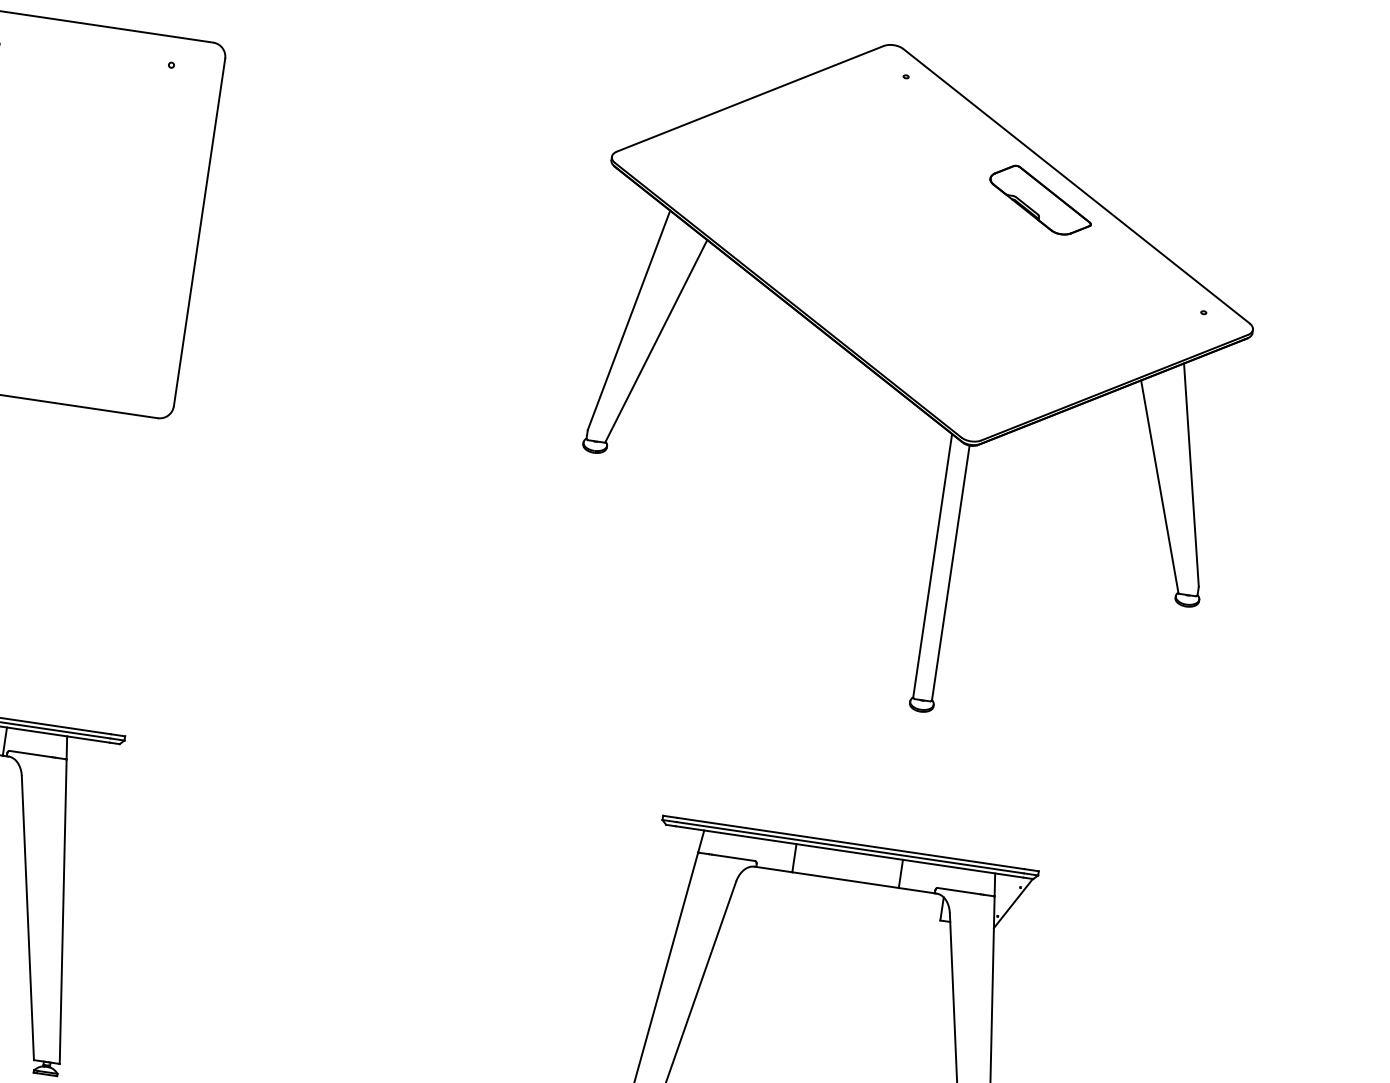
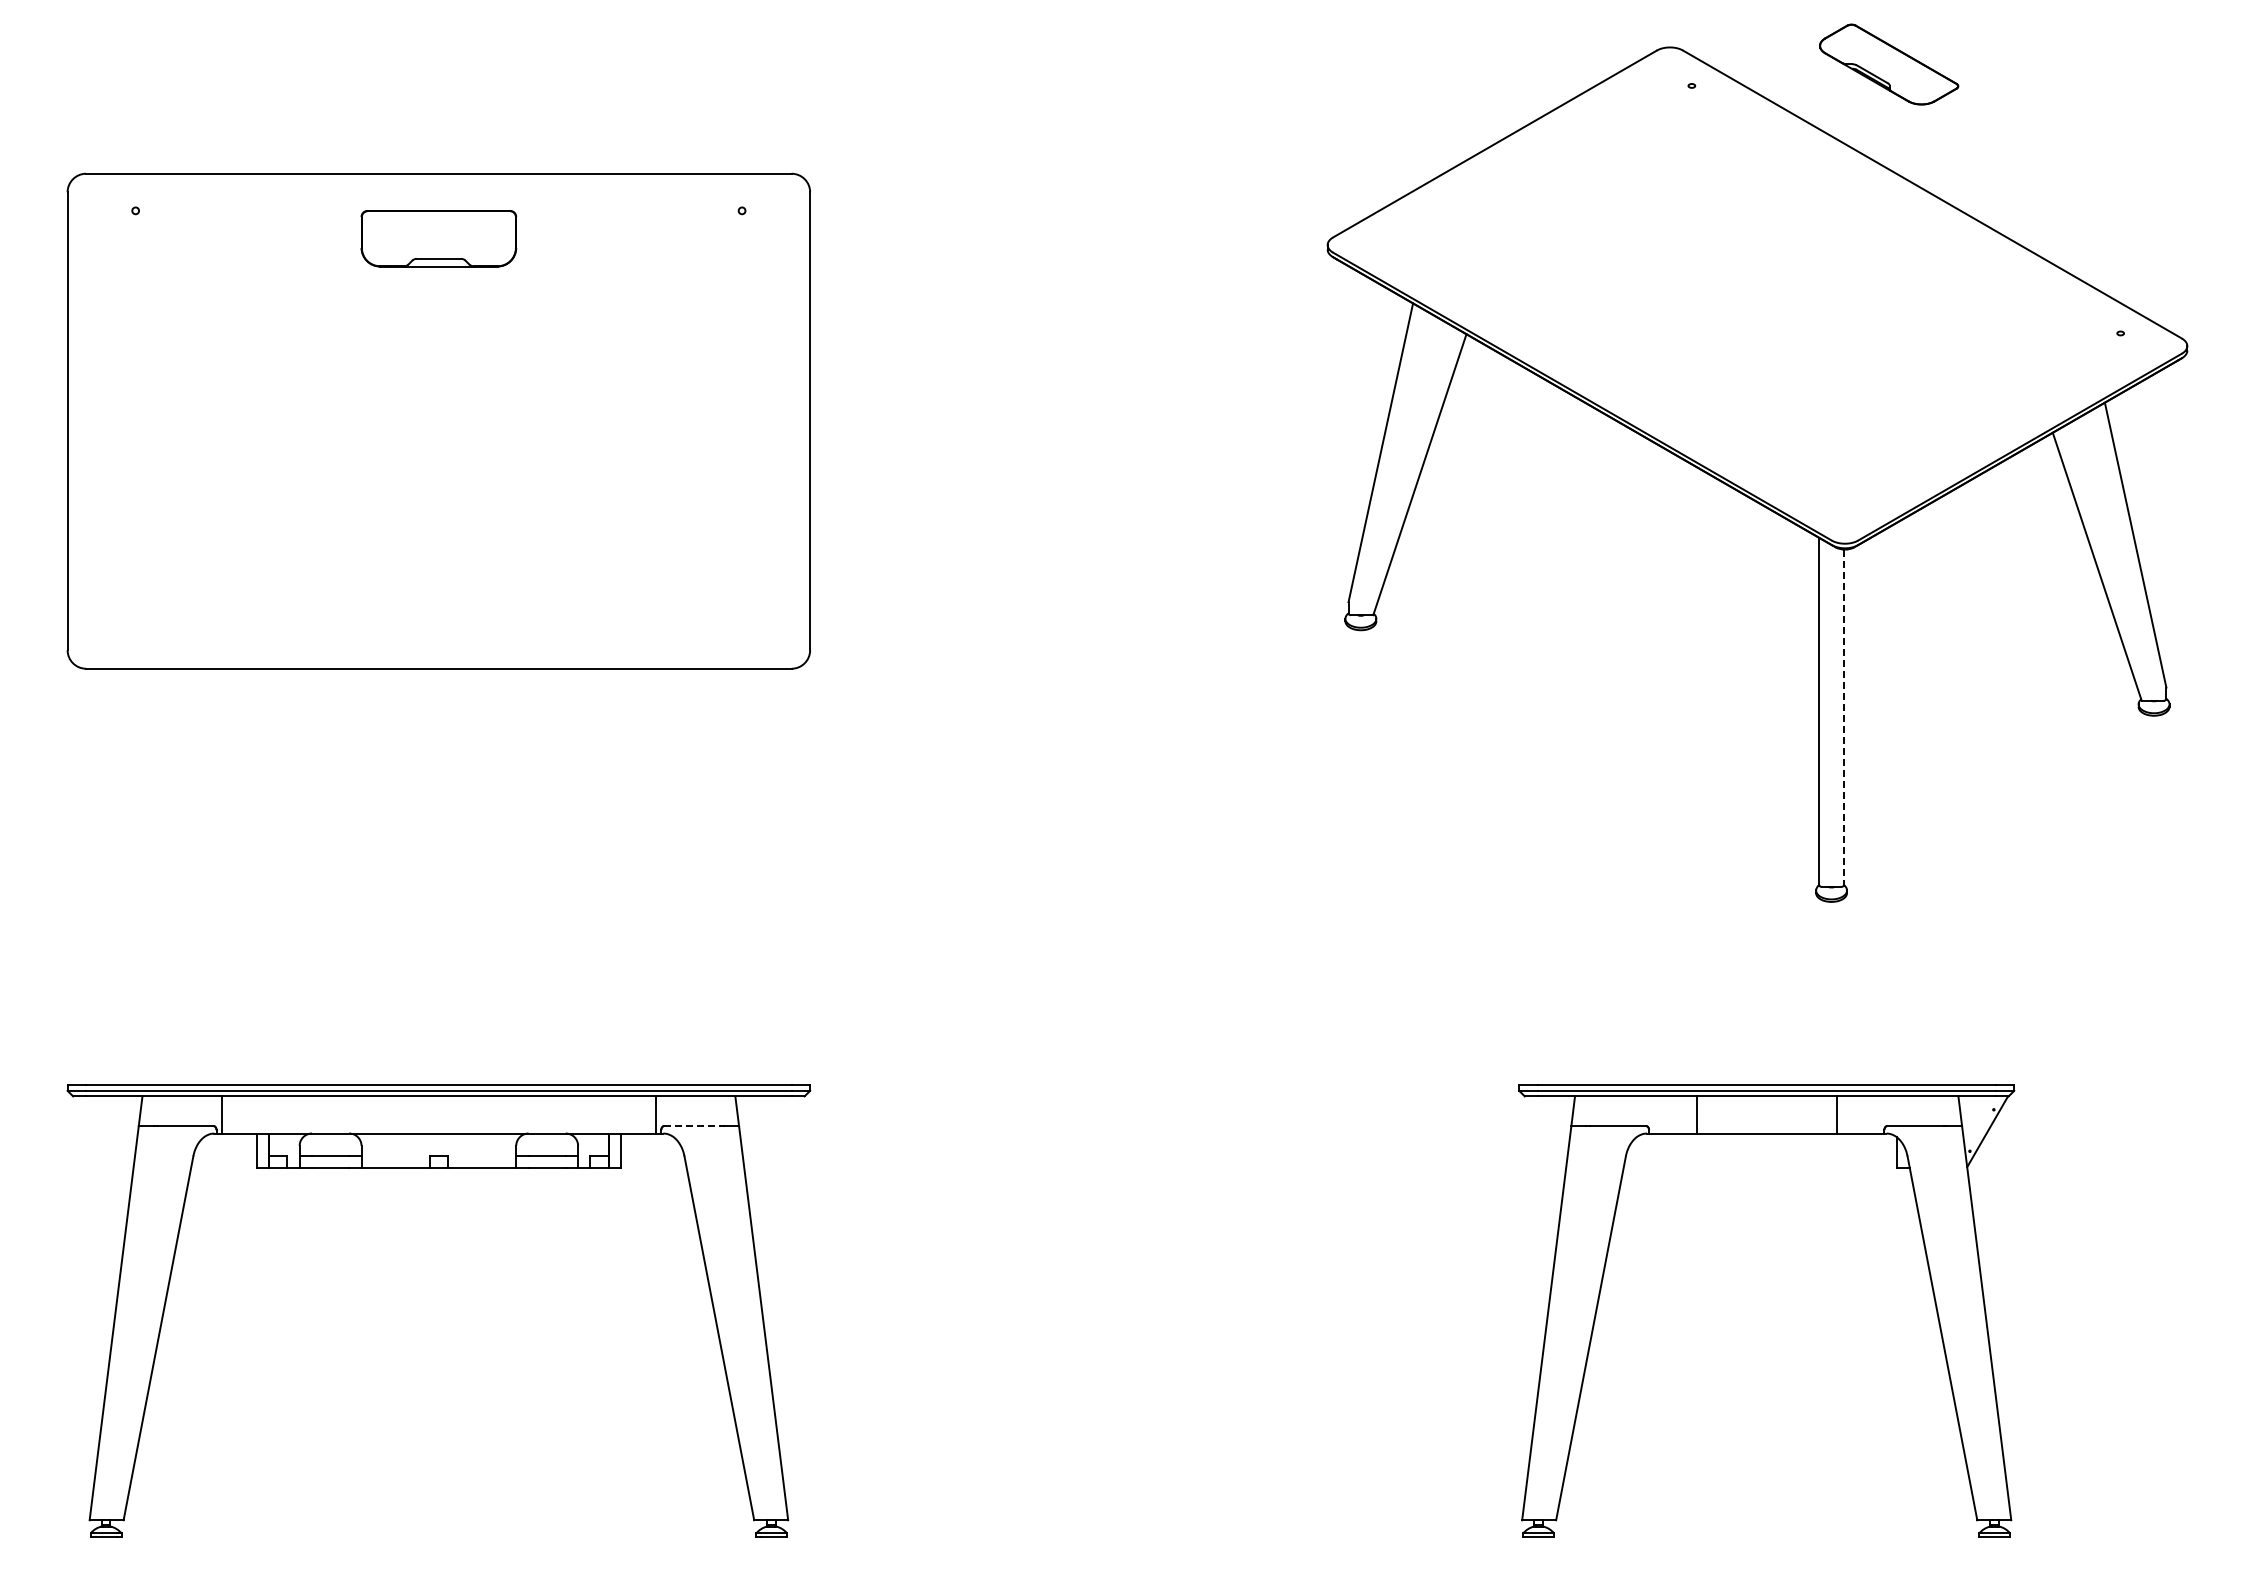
part: (1041, 200) -> (1889, 64), moved
line: (950, 573) -> (1843, 717), solid -> dashed
line: (31, 754) -> (692, 1126), solid -> dashed

